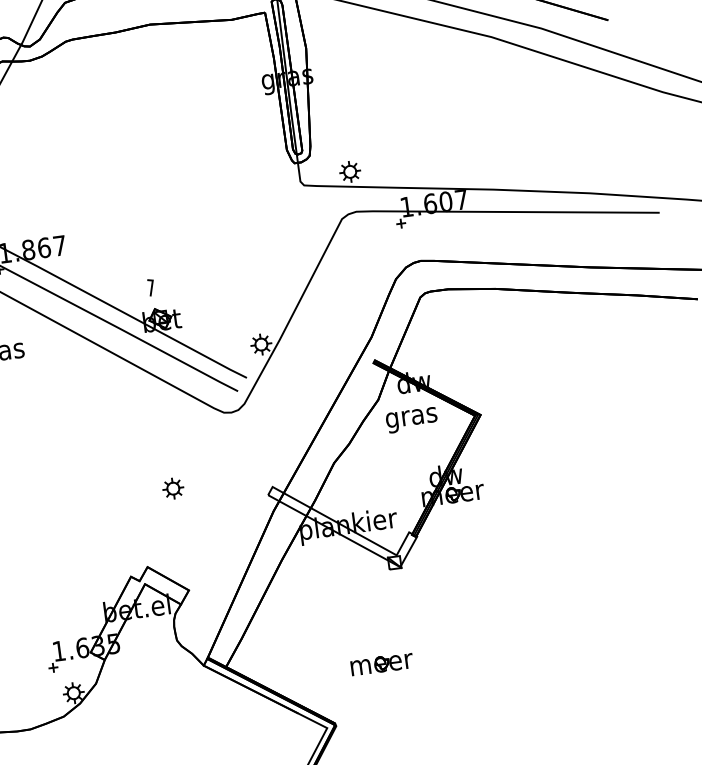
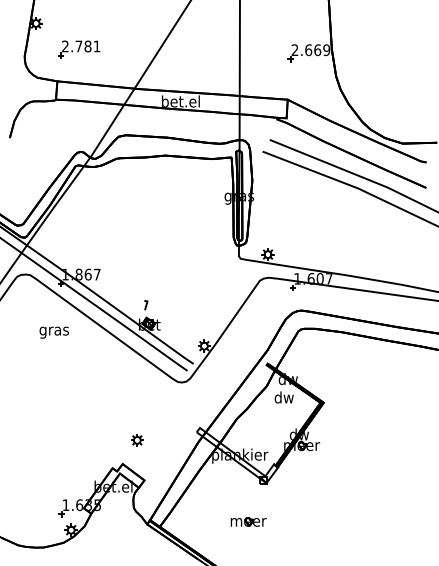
text: (410, 416) -> (283, 398), gras -> dw
part: (173, 488) -> (137, 440), moved
part: (381, 663) -> (248, 521), moved

